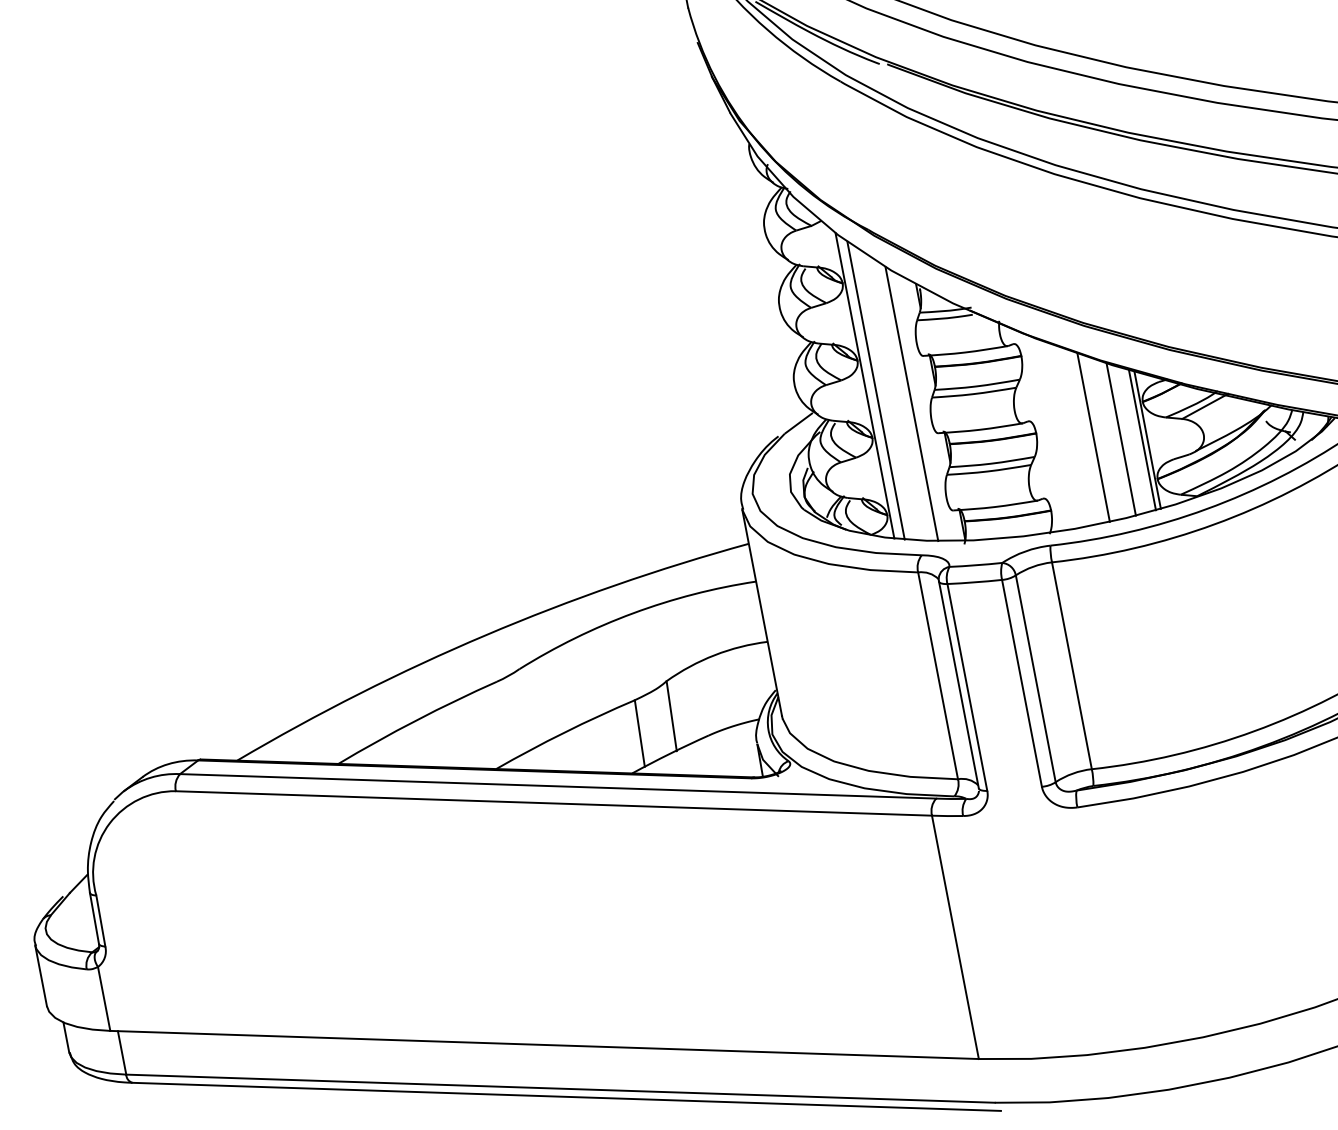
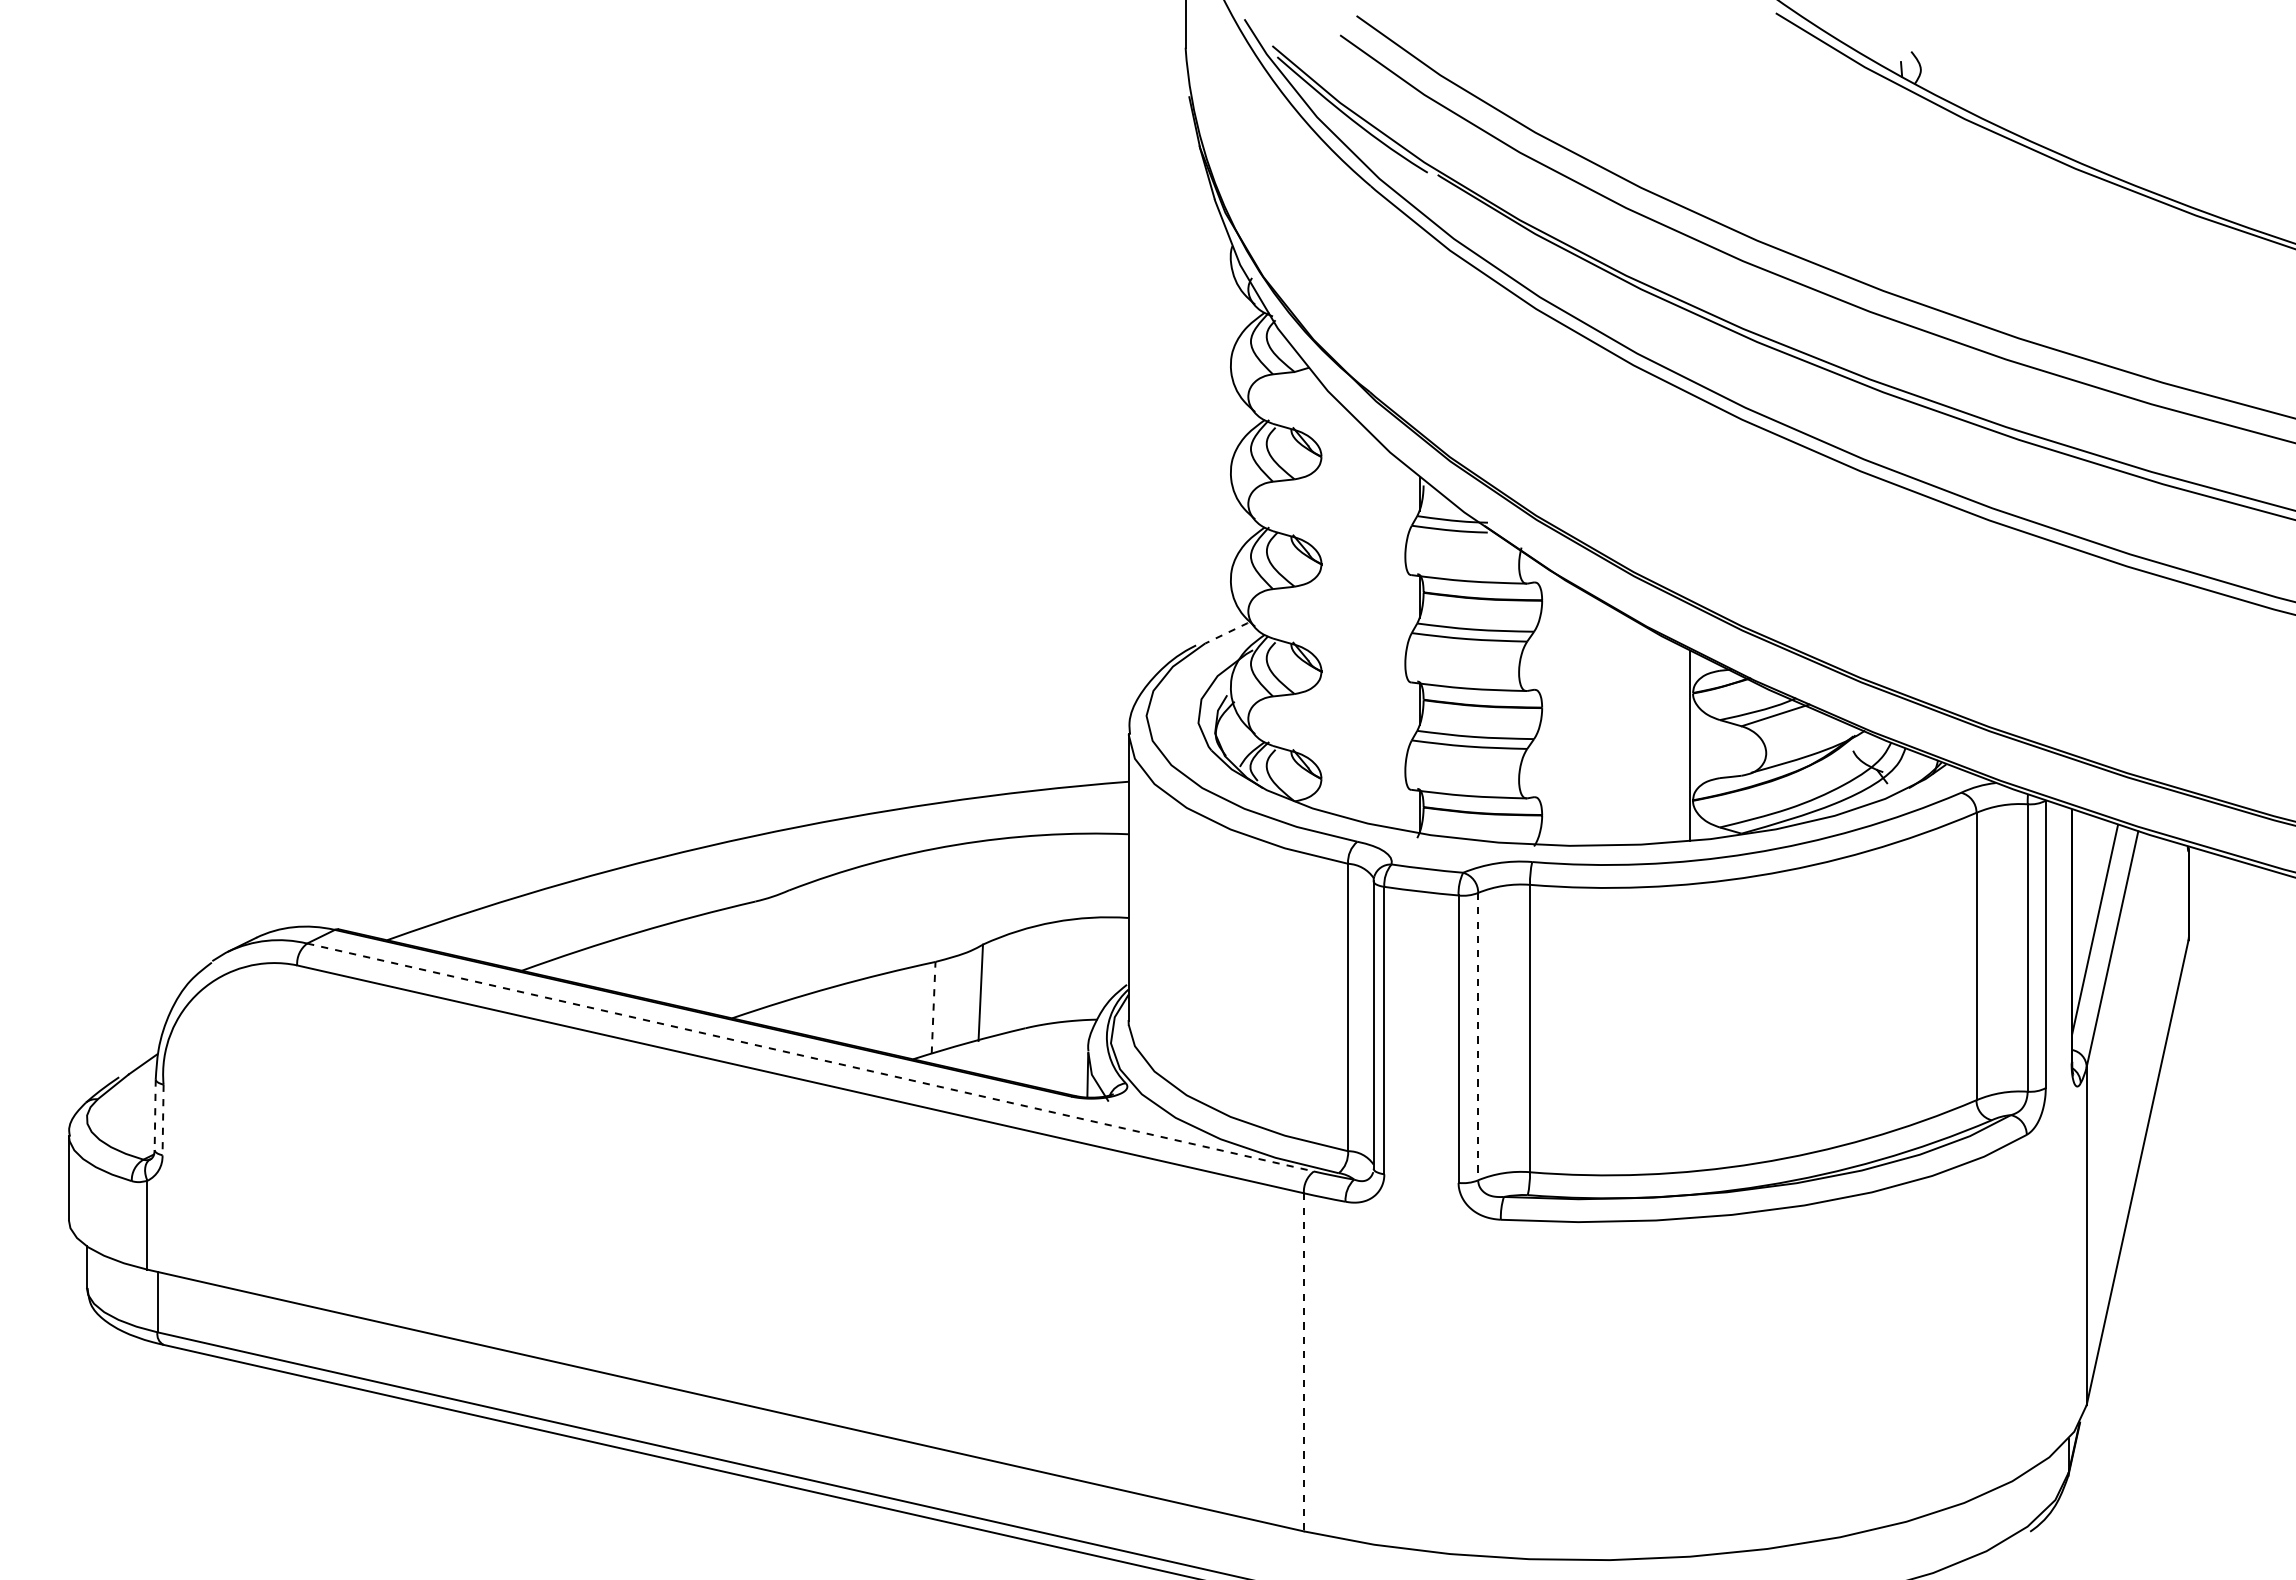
line: (864, 385) -> (1324, 599), removed
line: (876, 390) -> (1338, 609), removed
line: (912, 403) -> (1383, 636), removed
line: (798, 423) -> (1226, 633), solid -> dashed
line: (1093, 437) -> (1617, 728), removed
line: (1121, 439) -> (1654, 737), removed
line: (1142, 440) -> (1682, 744), removed
line: (1035, 678) -> (1478, 1036), solid -> dashed
line: (639, 733) -> (933, 1007), solid -> dashed
line: (558, 786) -> (811, 1057), solid -> dashed
line: (94, 918) -> (155, 1115), solid -> dashed
line: (101, 921) -> (163, 1120), solid -> dashed
line: (955, 937) -> (1303, 1362), solid -> dashed

